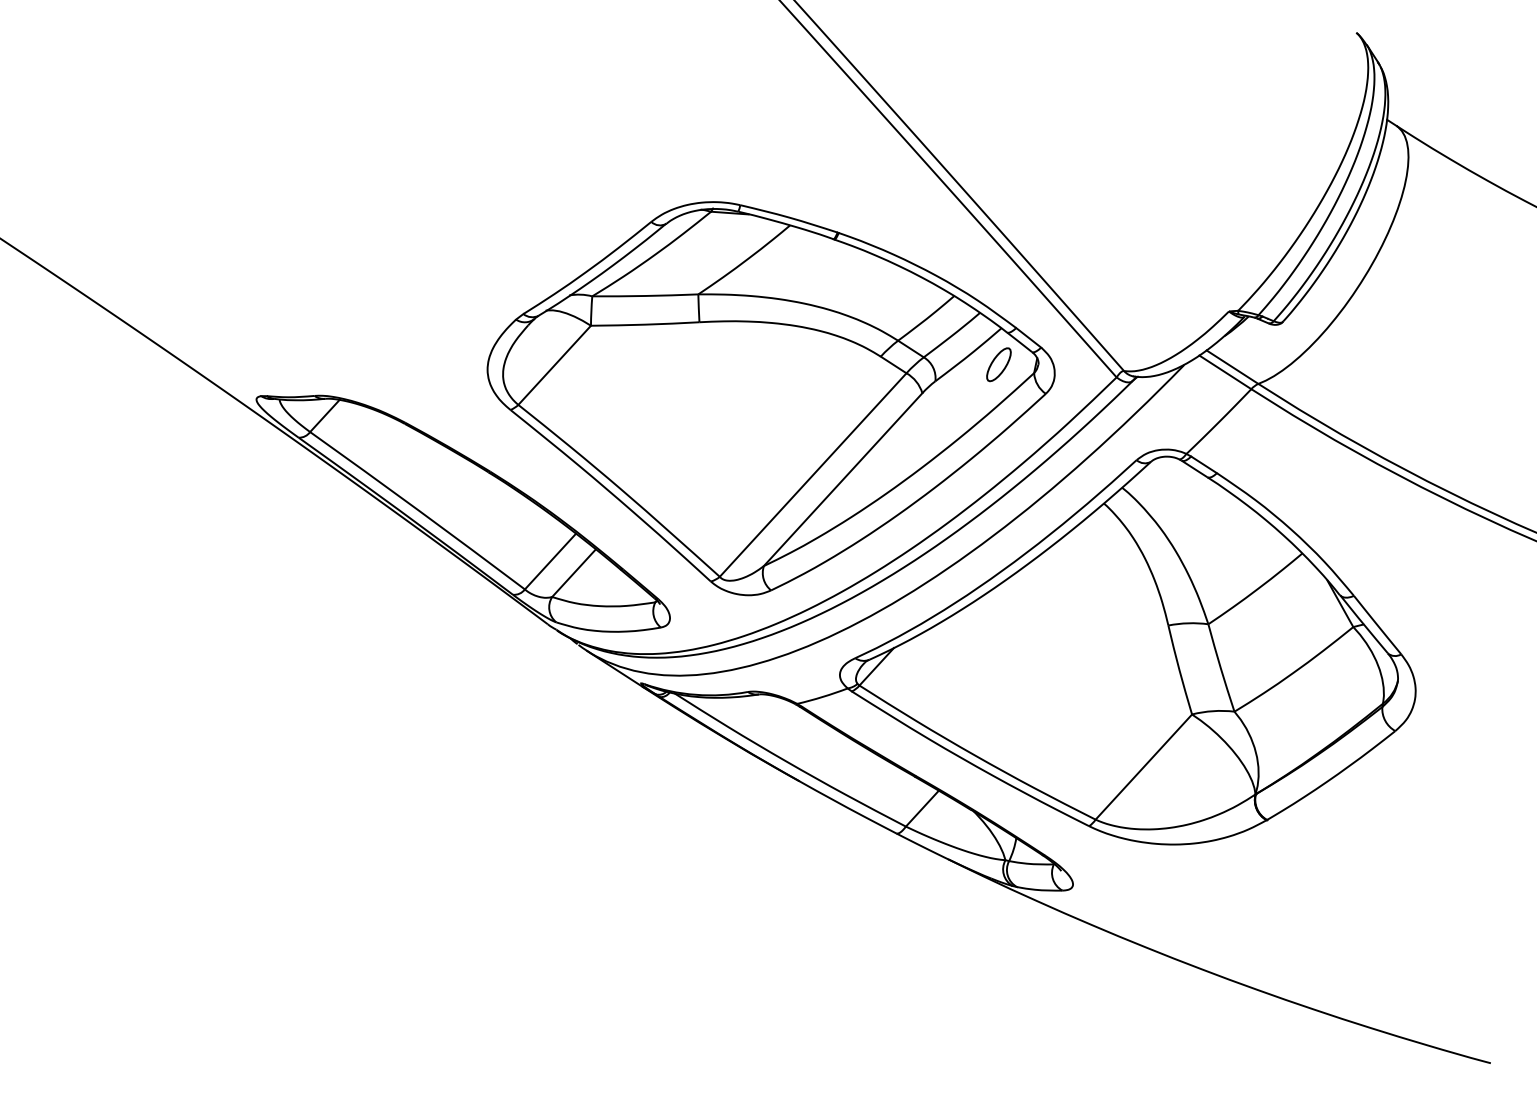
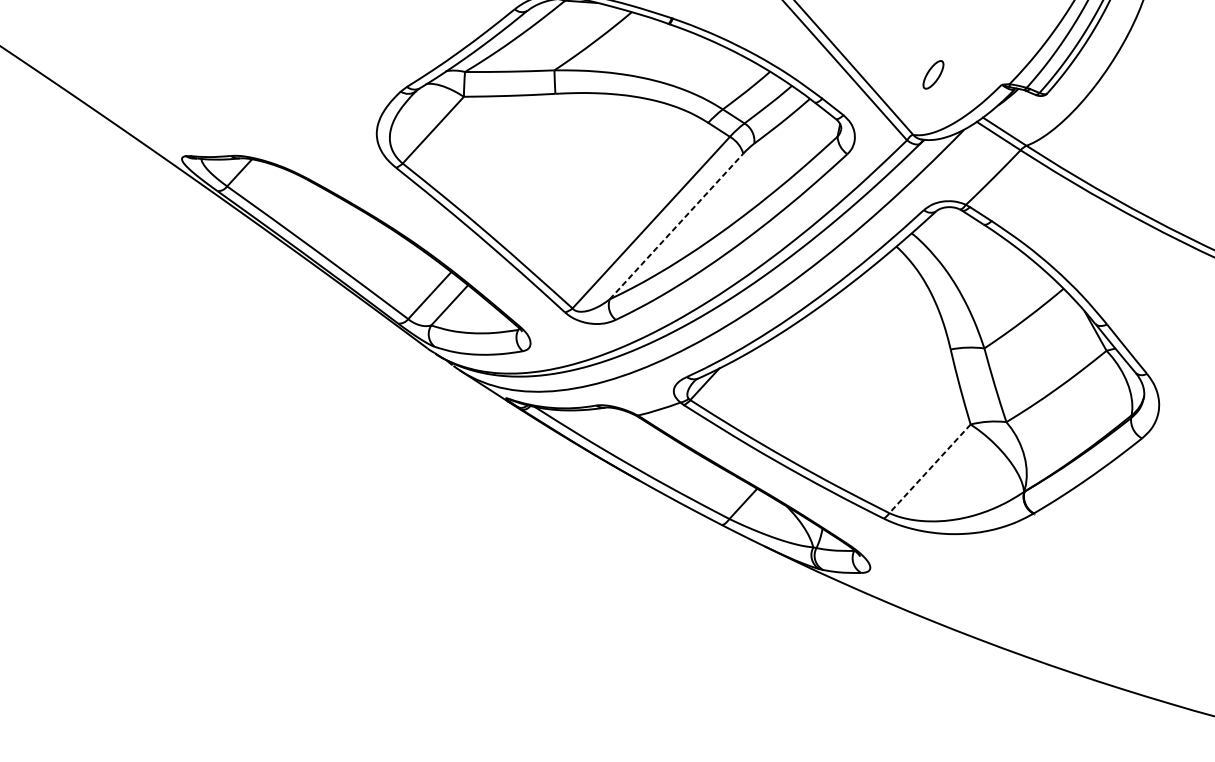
part: (998, 364) -> (933, 74), moved
line: (843, 479) -> (676, 226), solid -> dashed
line: (1143, 767) -> (929, 469), solid -> dashed

